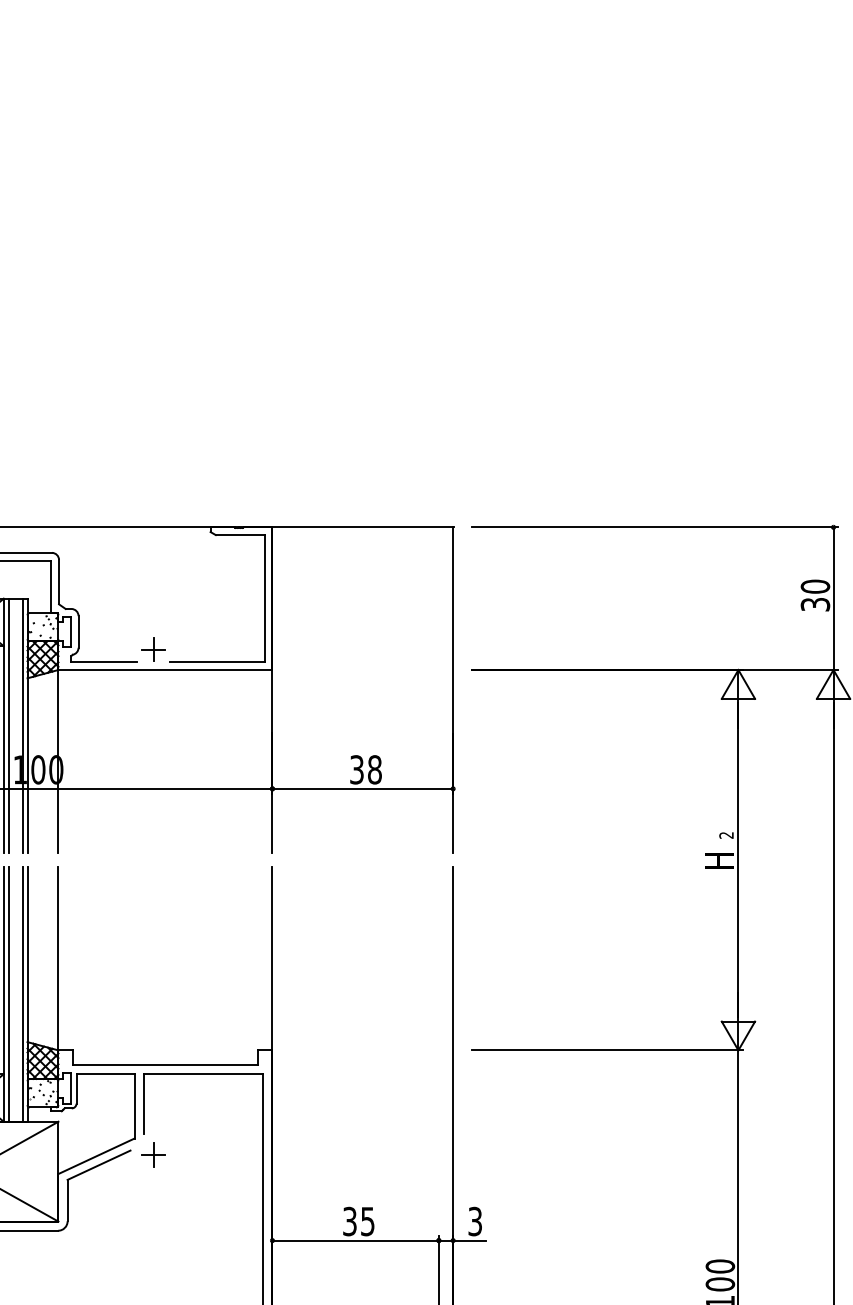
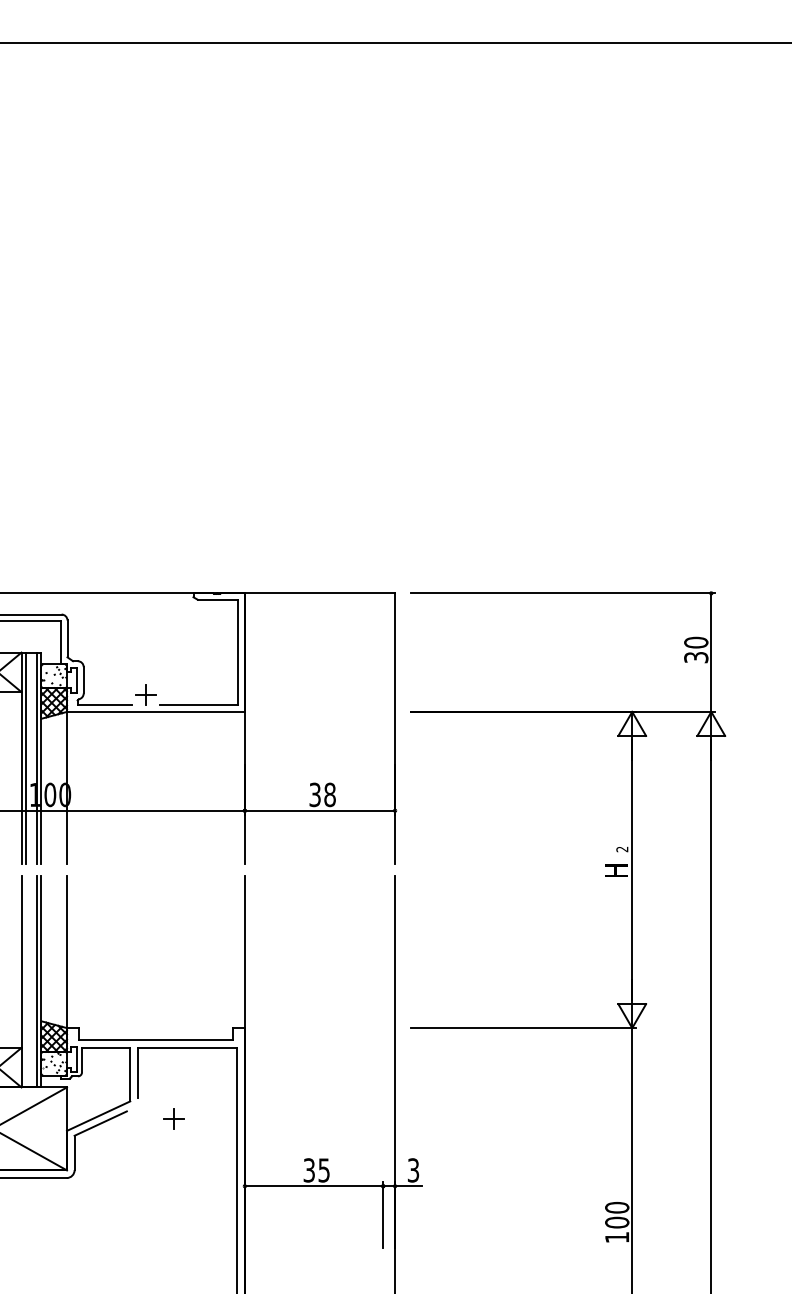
line: (8, 994) -> (25, 981), removed
part: (152, 1154) -> (173, 1118), moved

